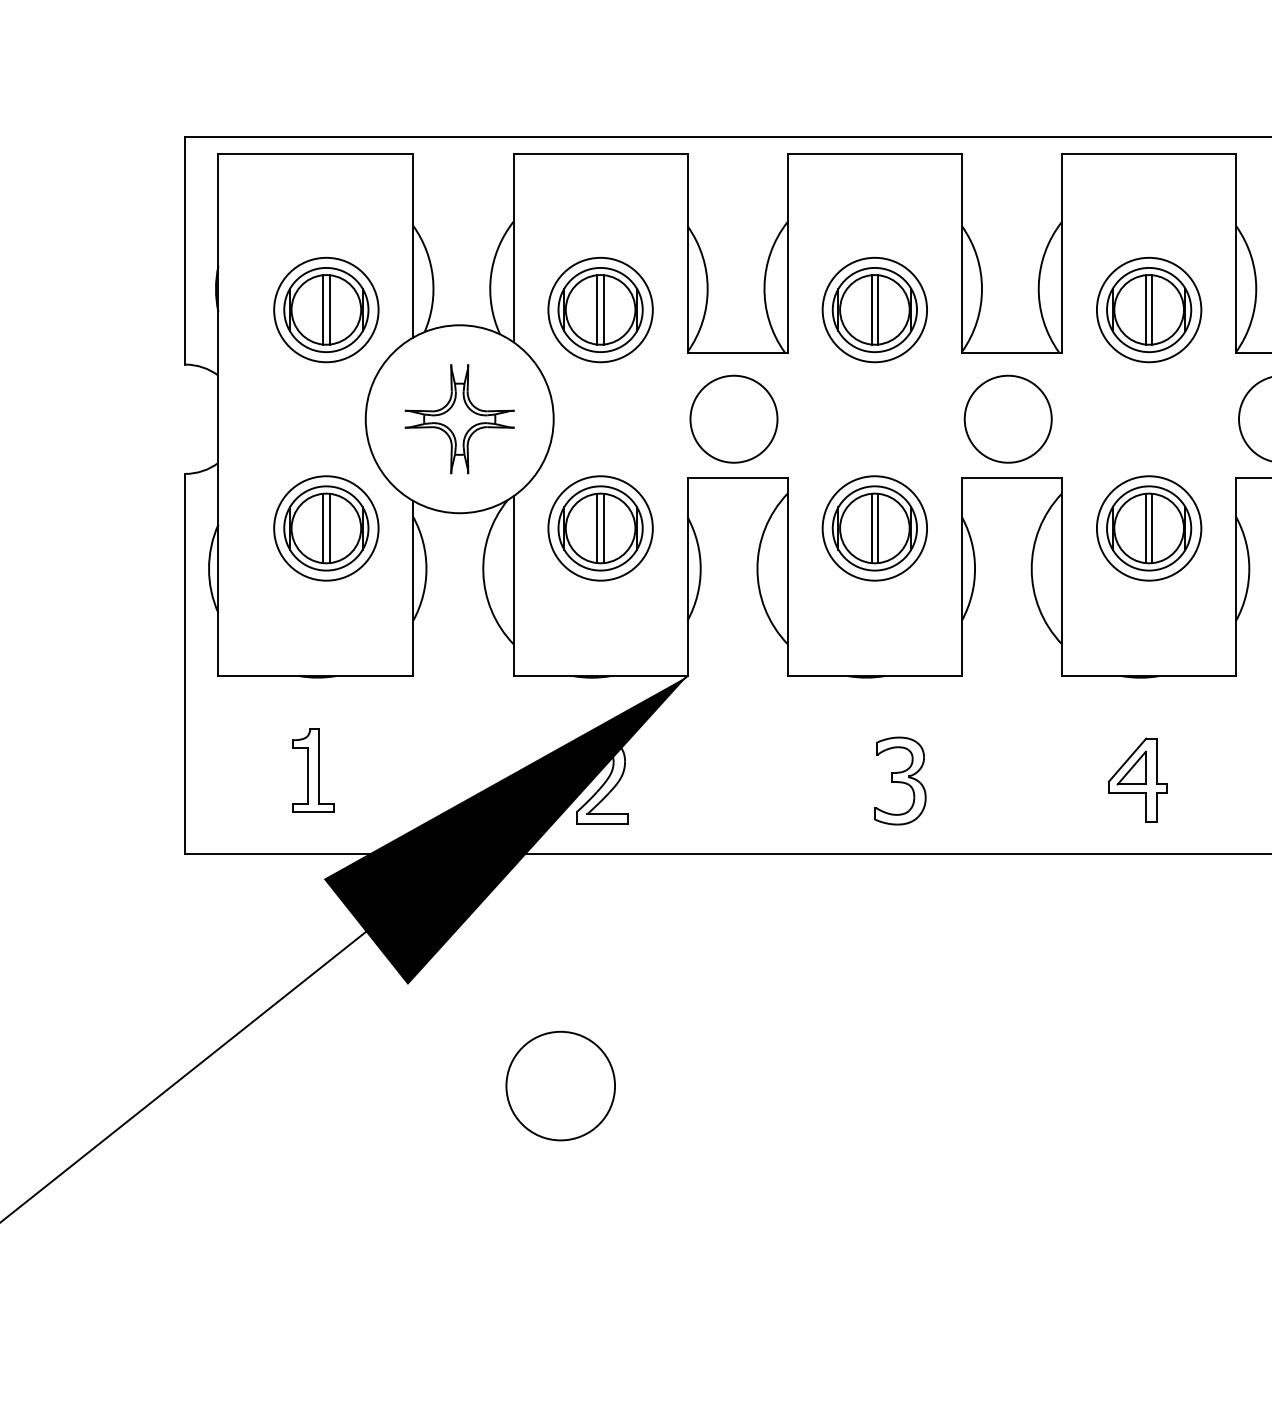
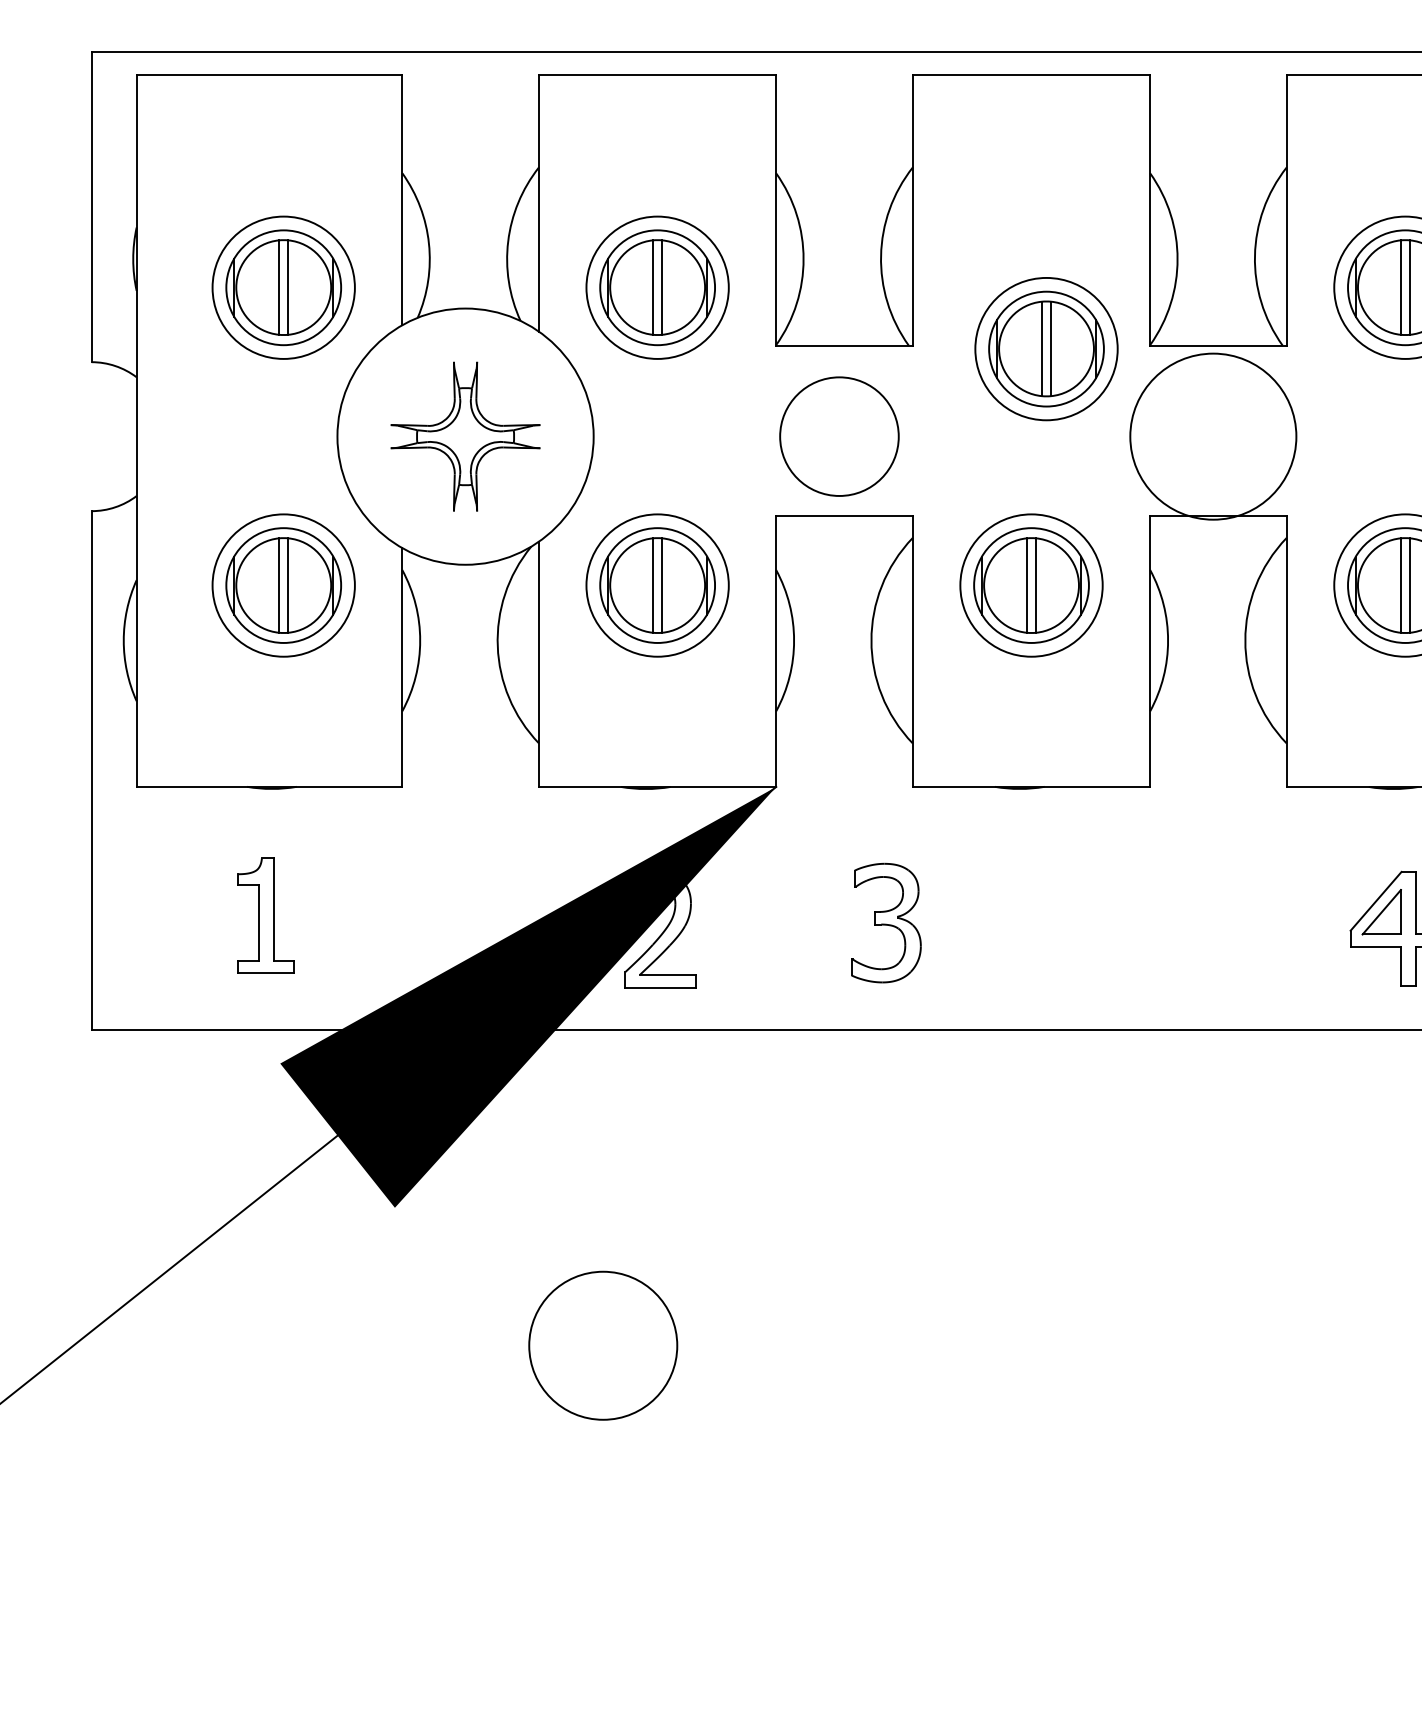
part: (874, 310) -> (1046, 349), moved
circle: (1007, 418) -> (1212, 435), size x1.4
part: (900, 780) -> (886, 922), moved

